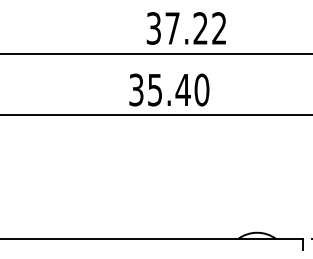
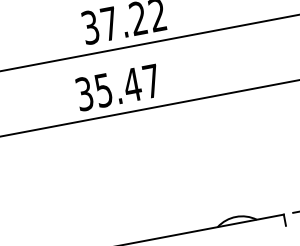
text: (201, 89) -> (151, 80), 35.40 -> 35.47

